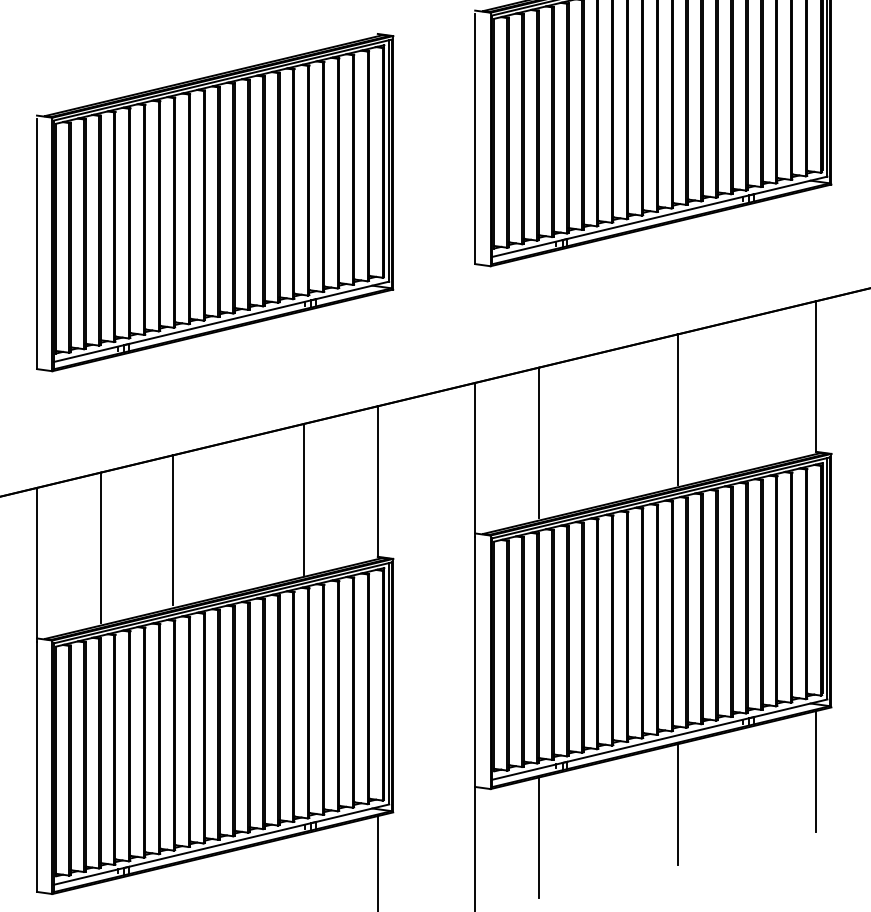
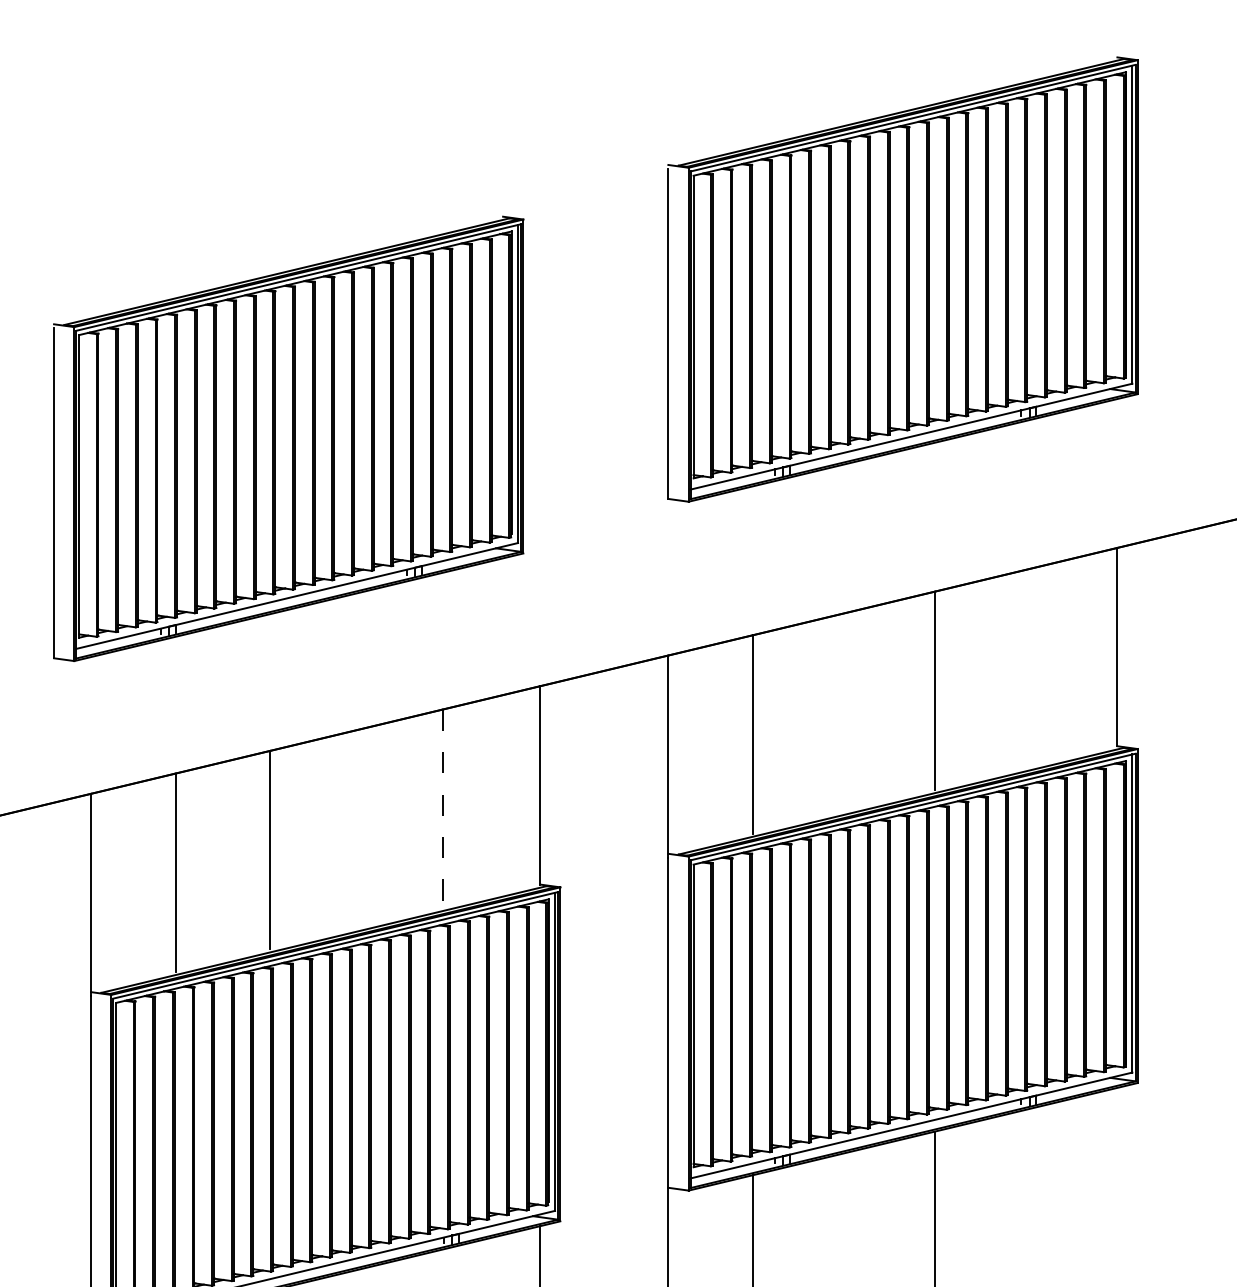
part: (214, 202) -> (288, 438), moved
line: (303, 499) -> (442, 809), solid -> dashed
line: (816, 771) -> (1117, 1167), removed

